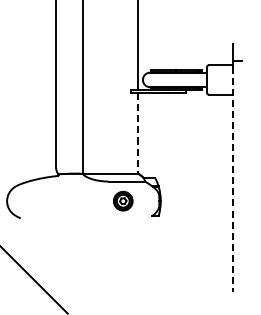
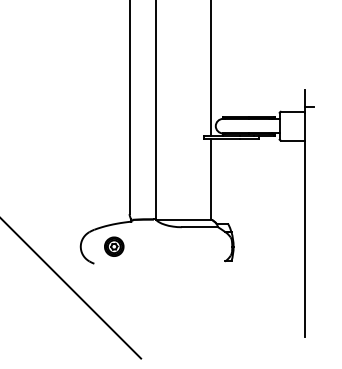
line: (137, 134) -> (210, 180), dashed -> solid
line: (233, 178) -> (305, 224), dashed -> solid
part: (123, 200) -> (114, 246), moved

